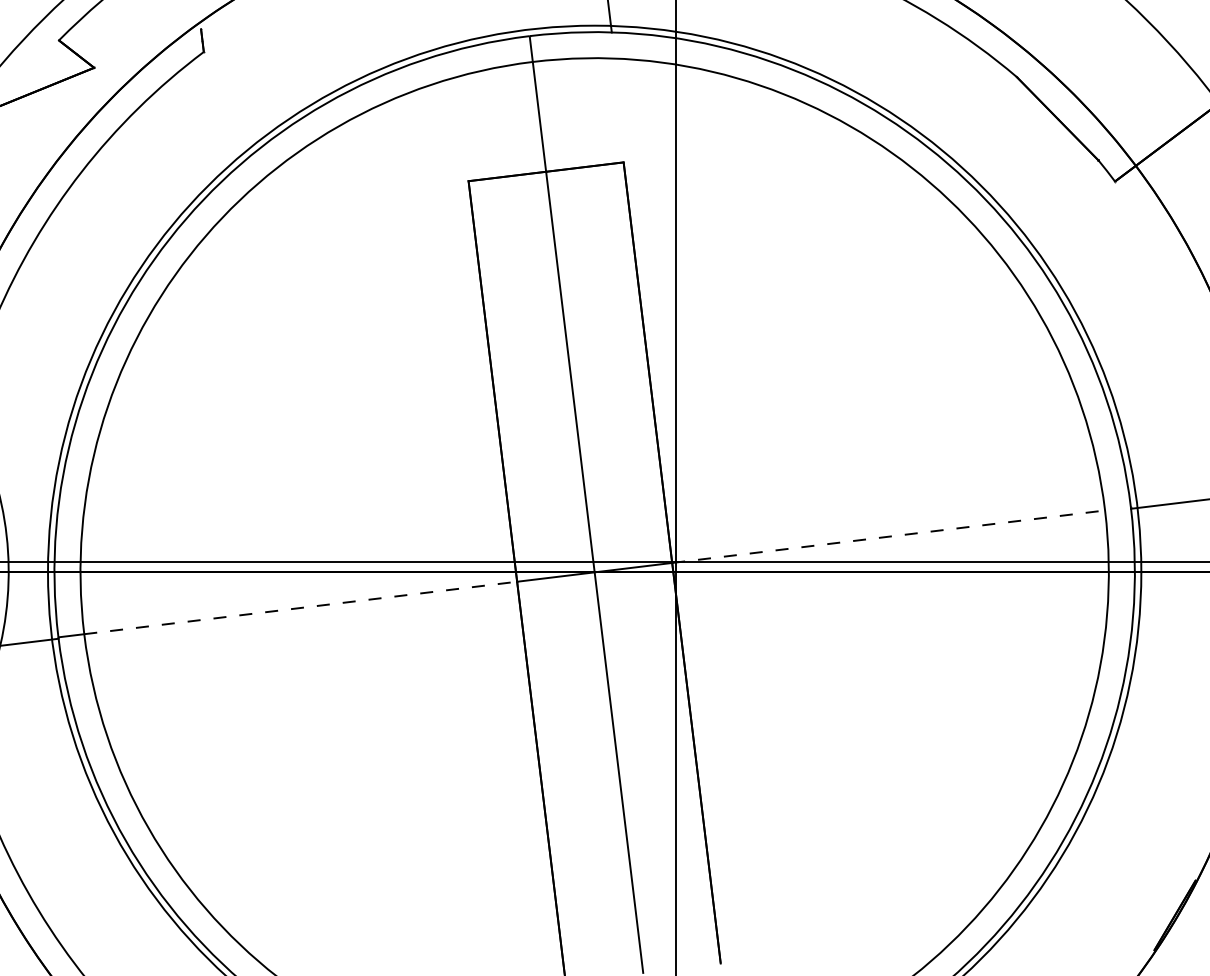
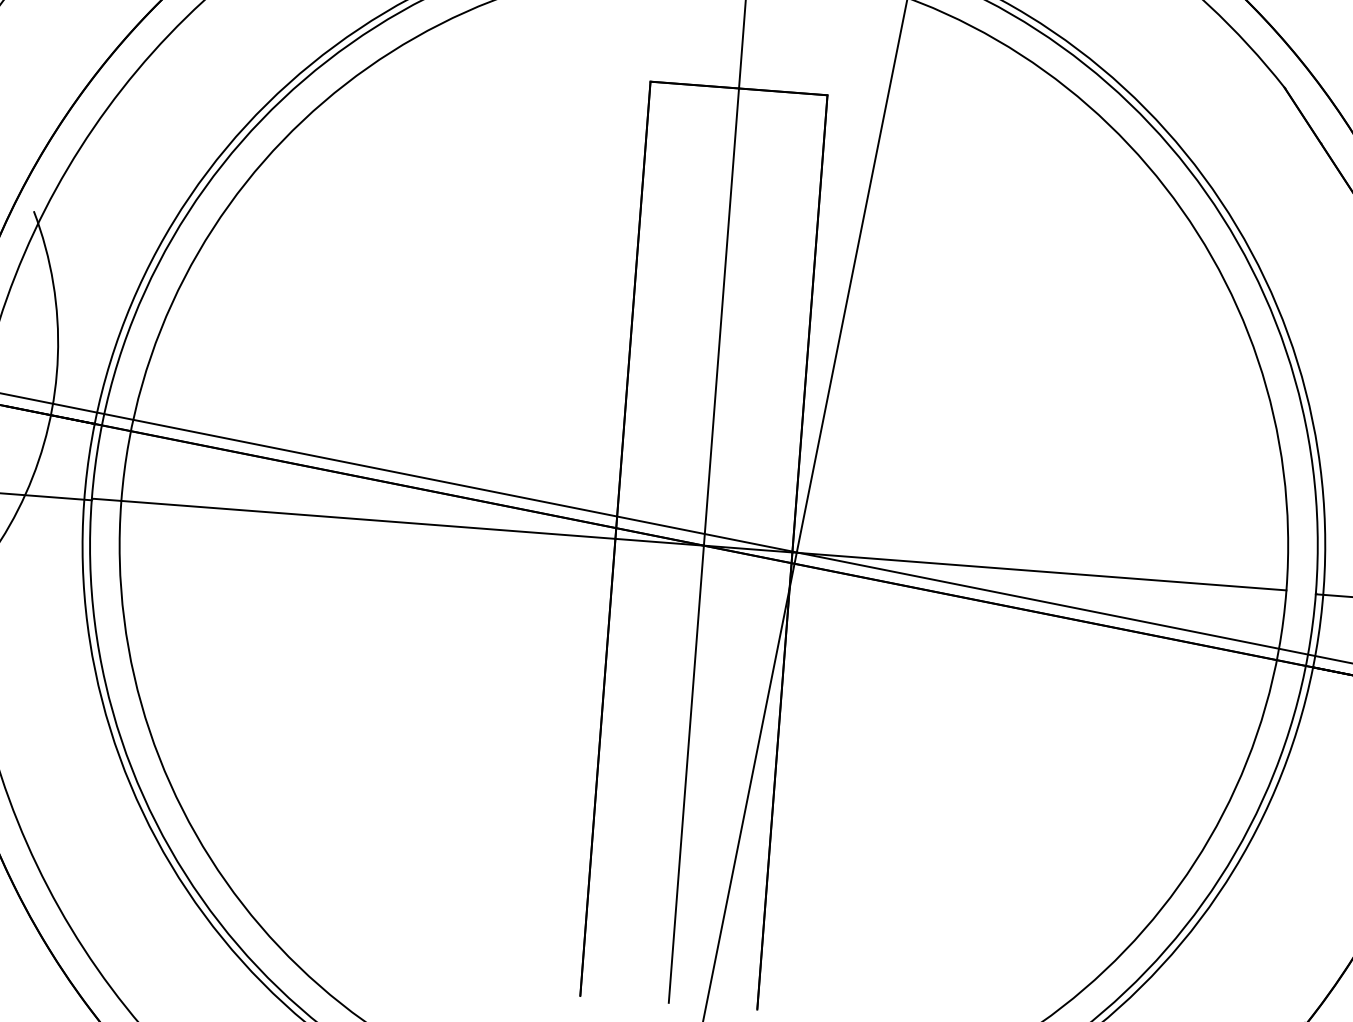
line: (889, 536) -> (1040, 571), dashed -> solid
line: (301, 607) -> (369, 519), dashed -> solid

